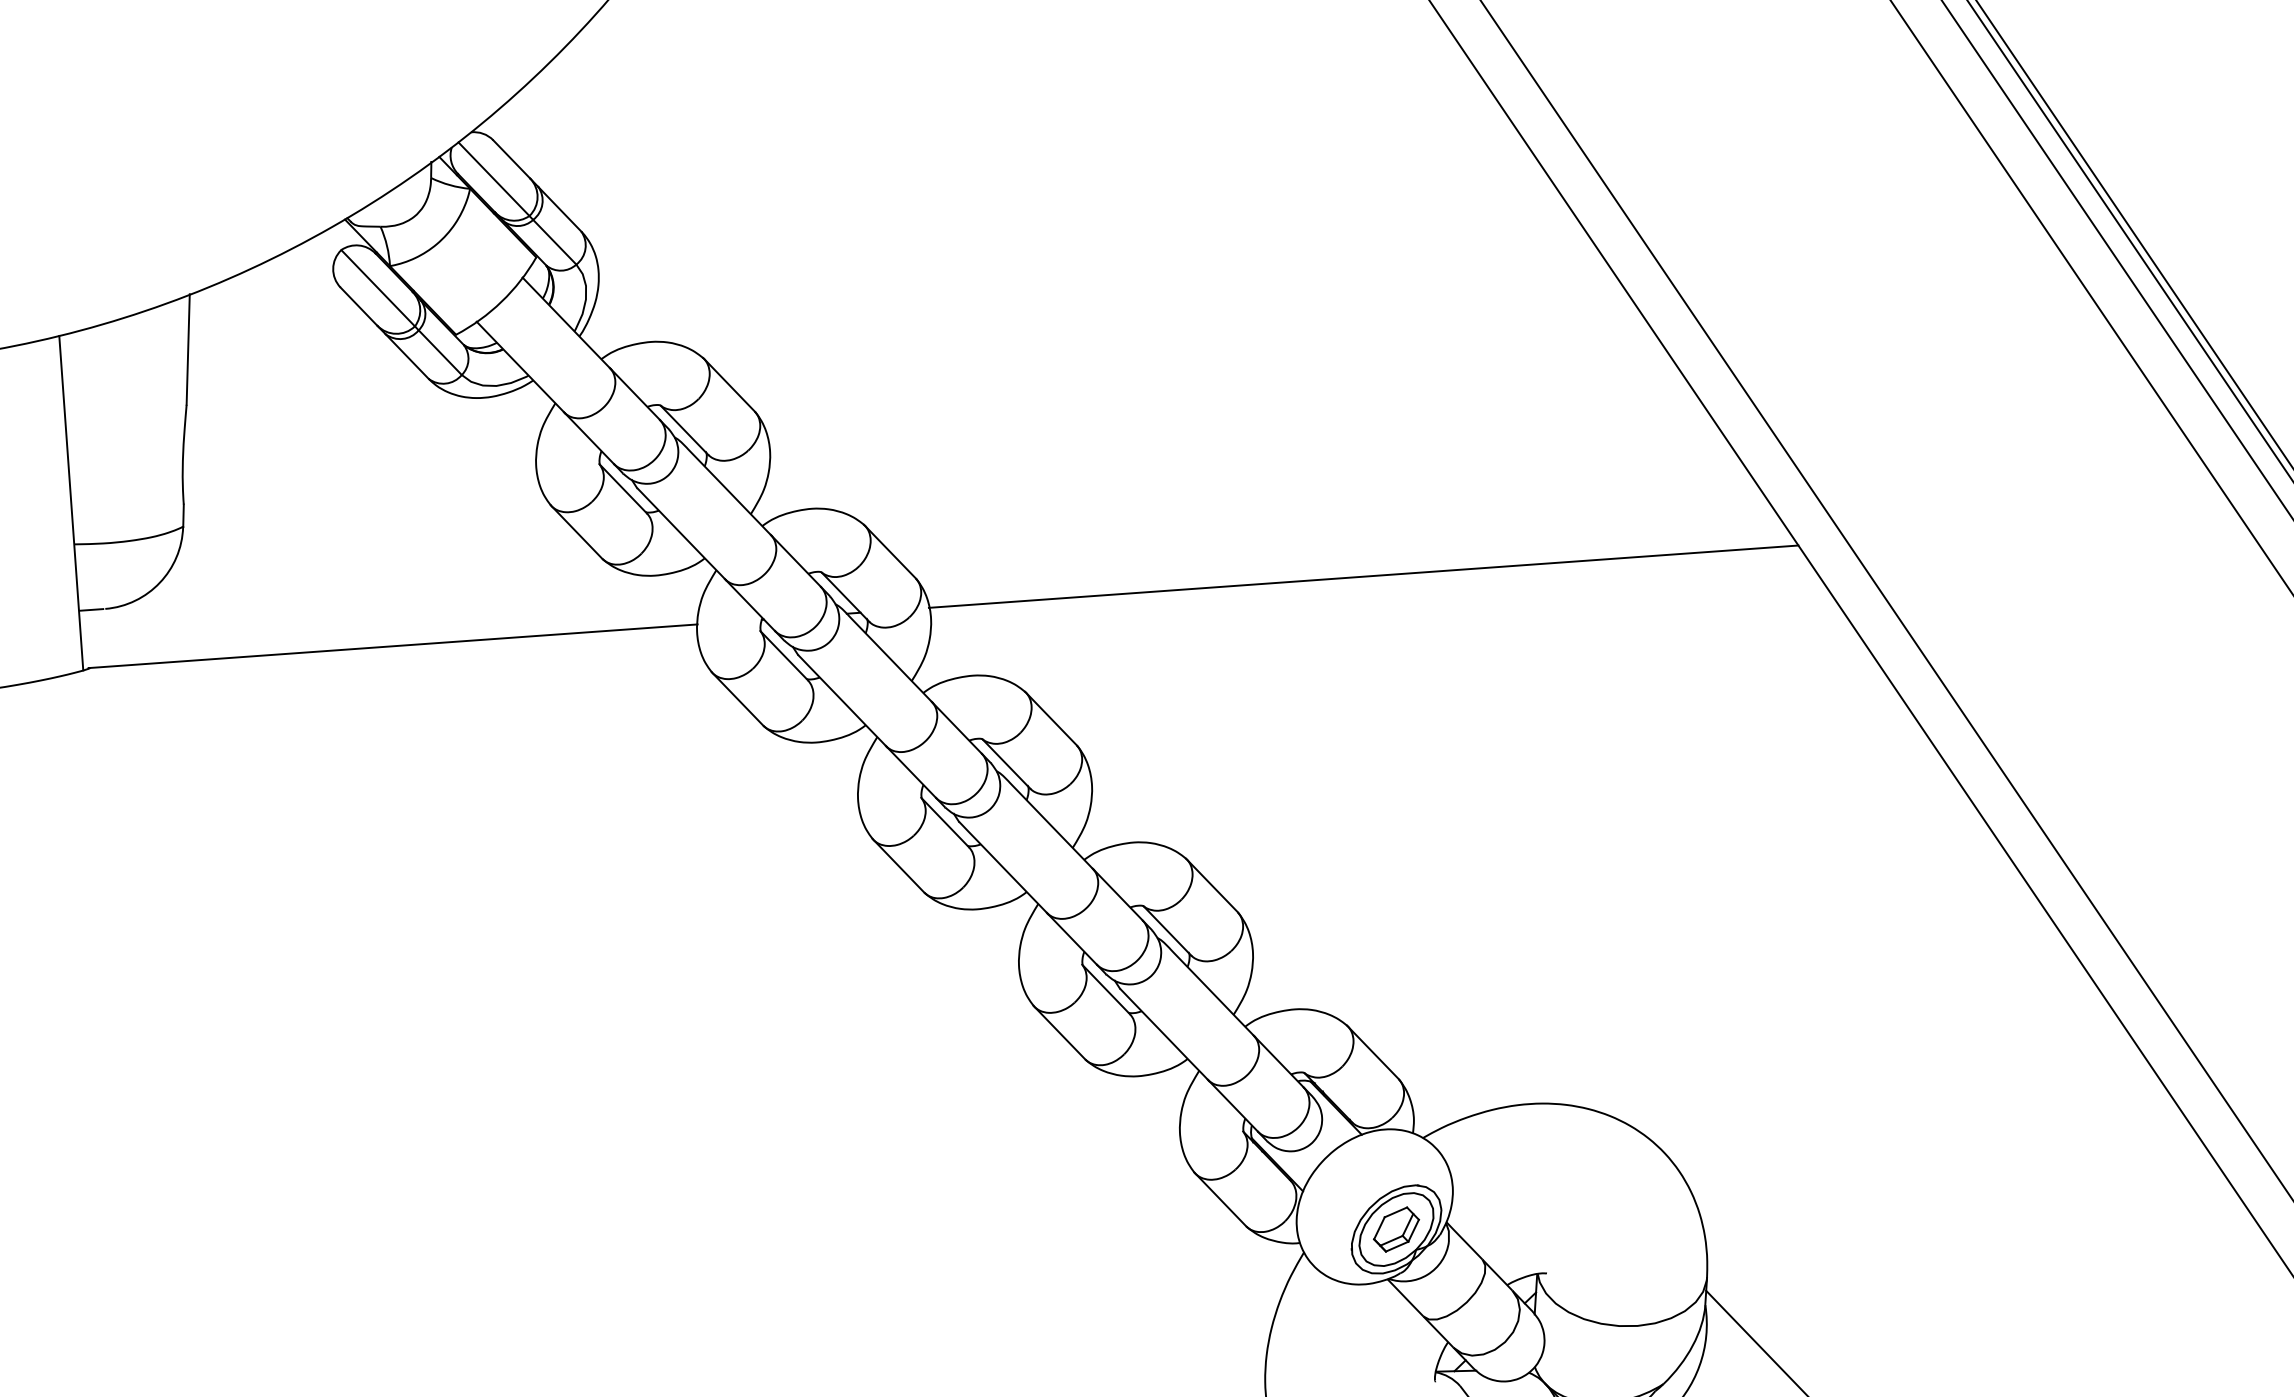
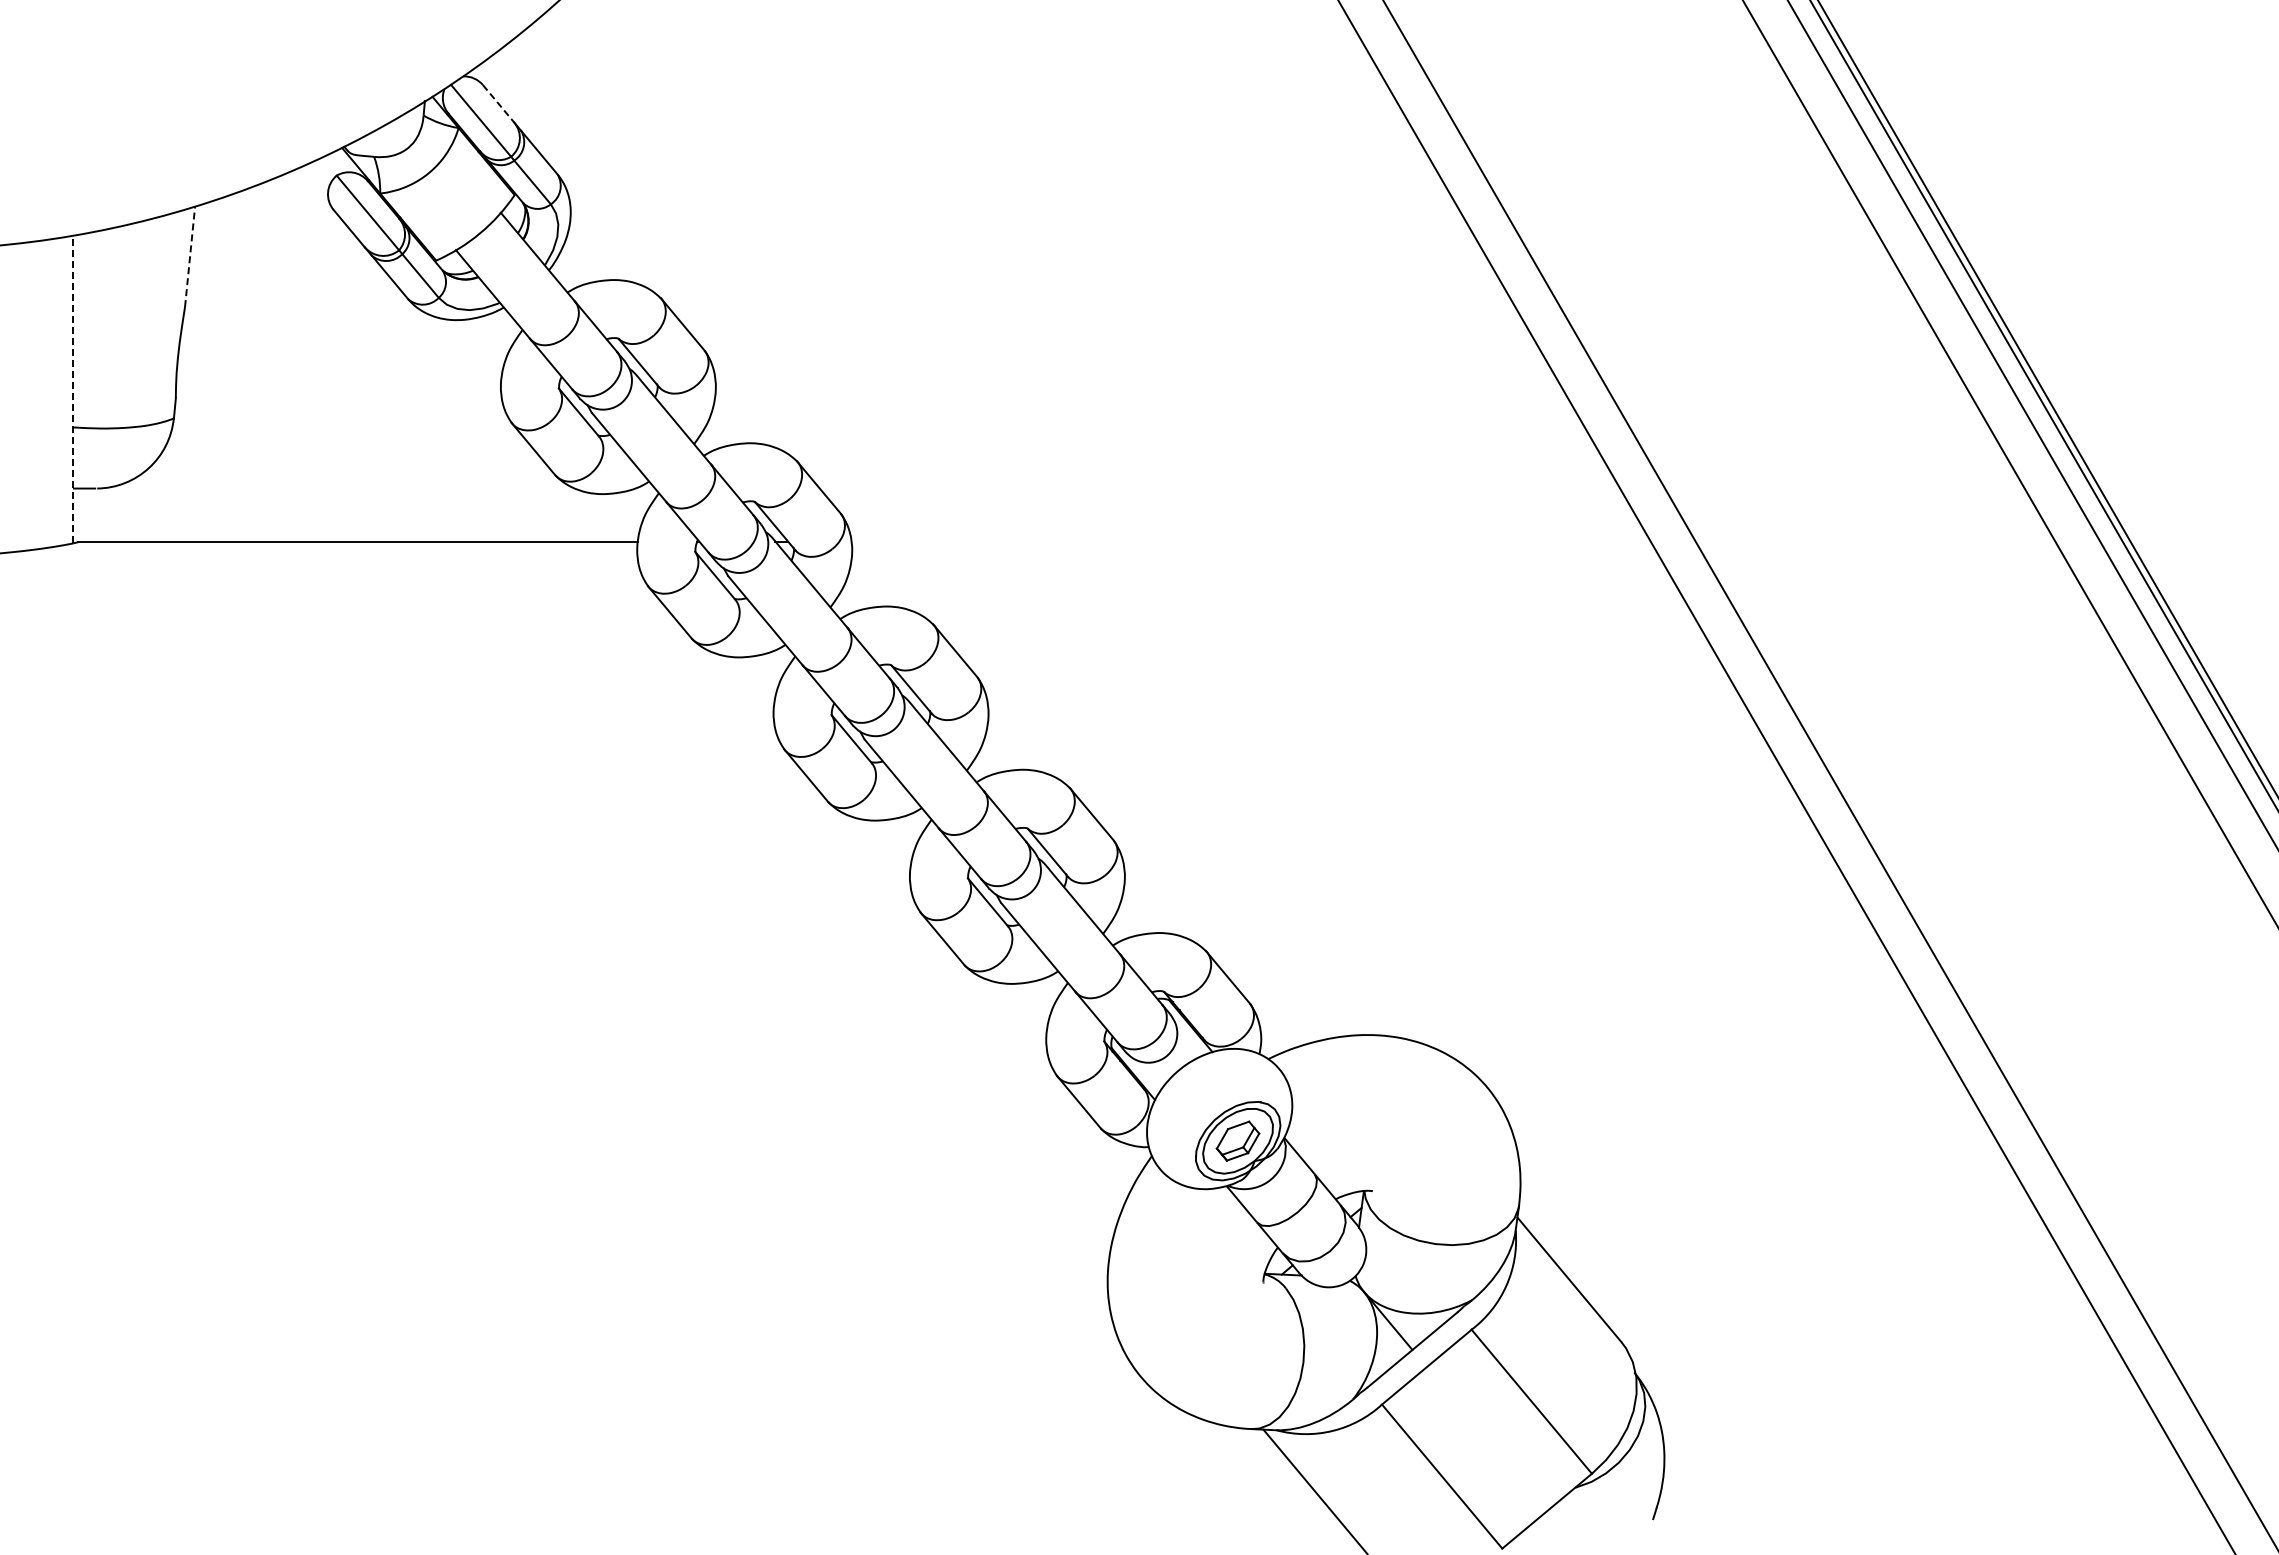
line: (511, 160) -> (498, 104), solid -> dashed
line: (188, 349) -> (190, 256), solid -> dashed
line: (71, 503) -> (73, 389), solid -> dashed
line: (1363, 576) -> (1250, 541), removed

